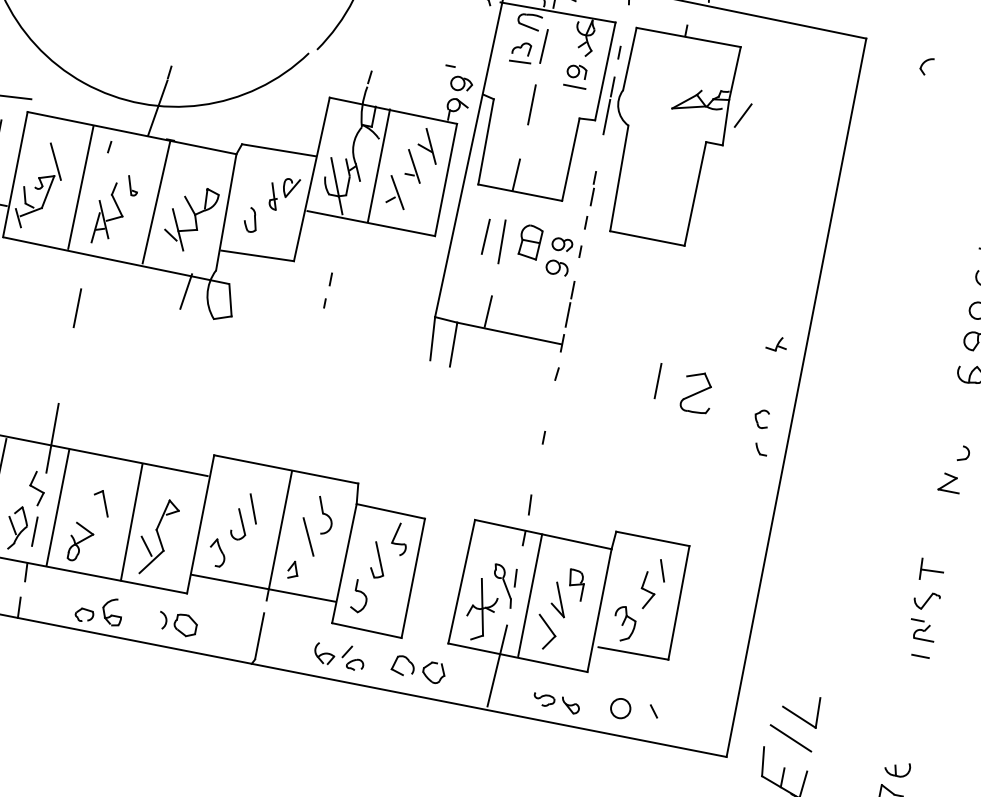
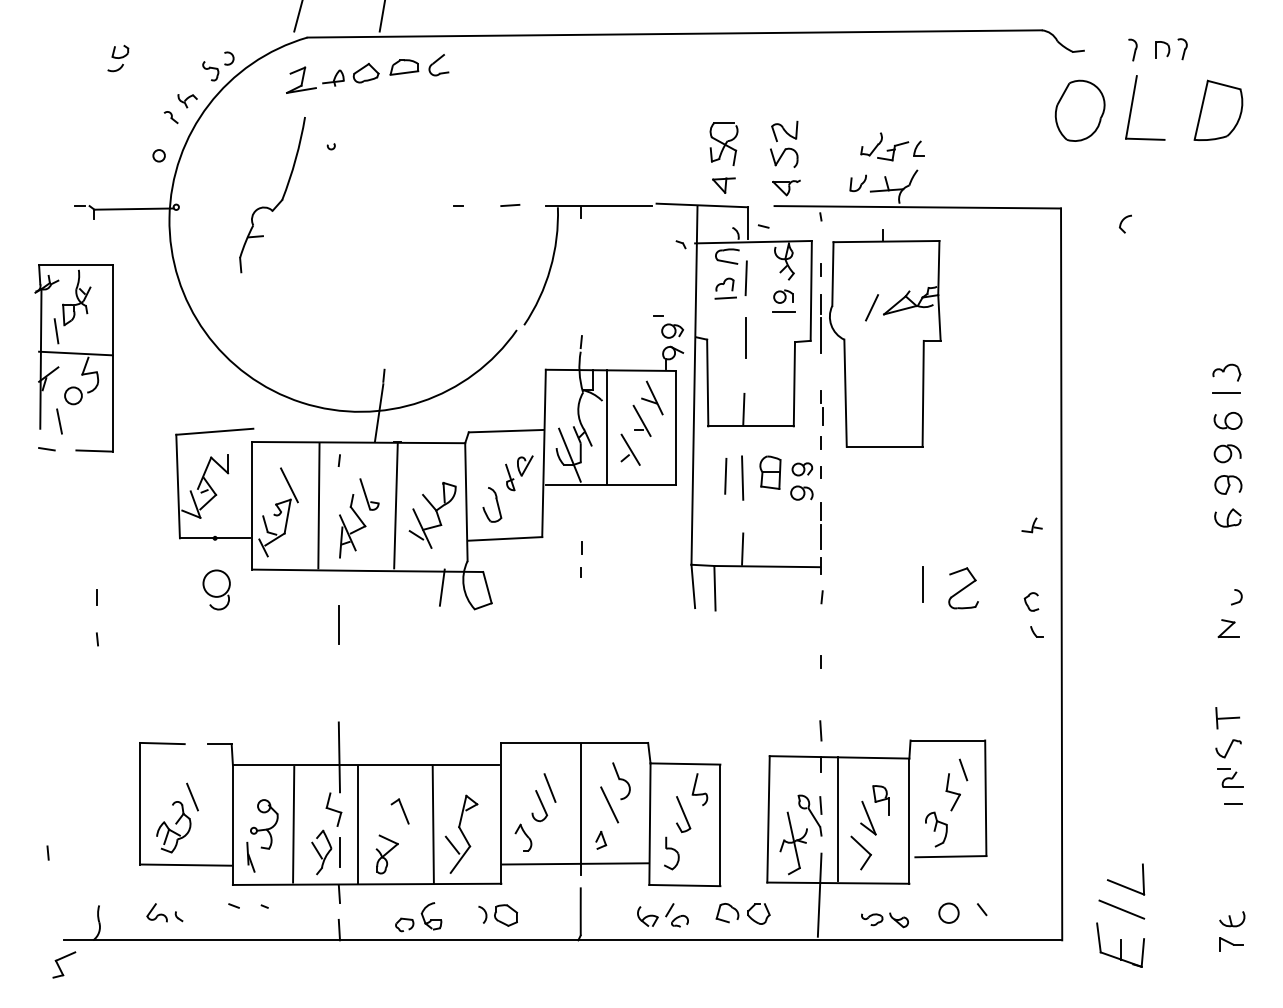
line: (742, 115) -> (871, 307), moved
part: (132, 186) -> (369, 494), size x1.67
part: (251, 219) -> (492, 504), size x1.43

